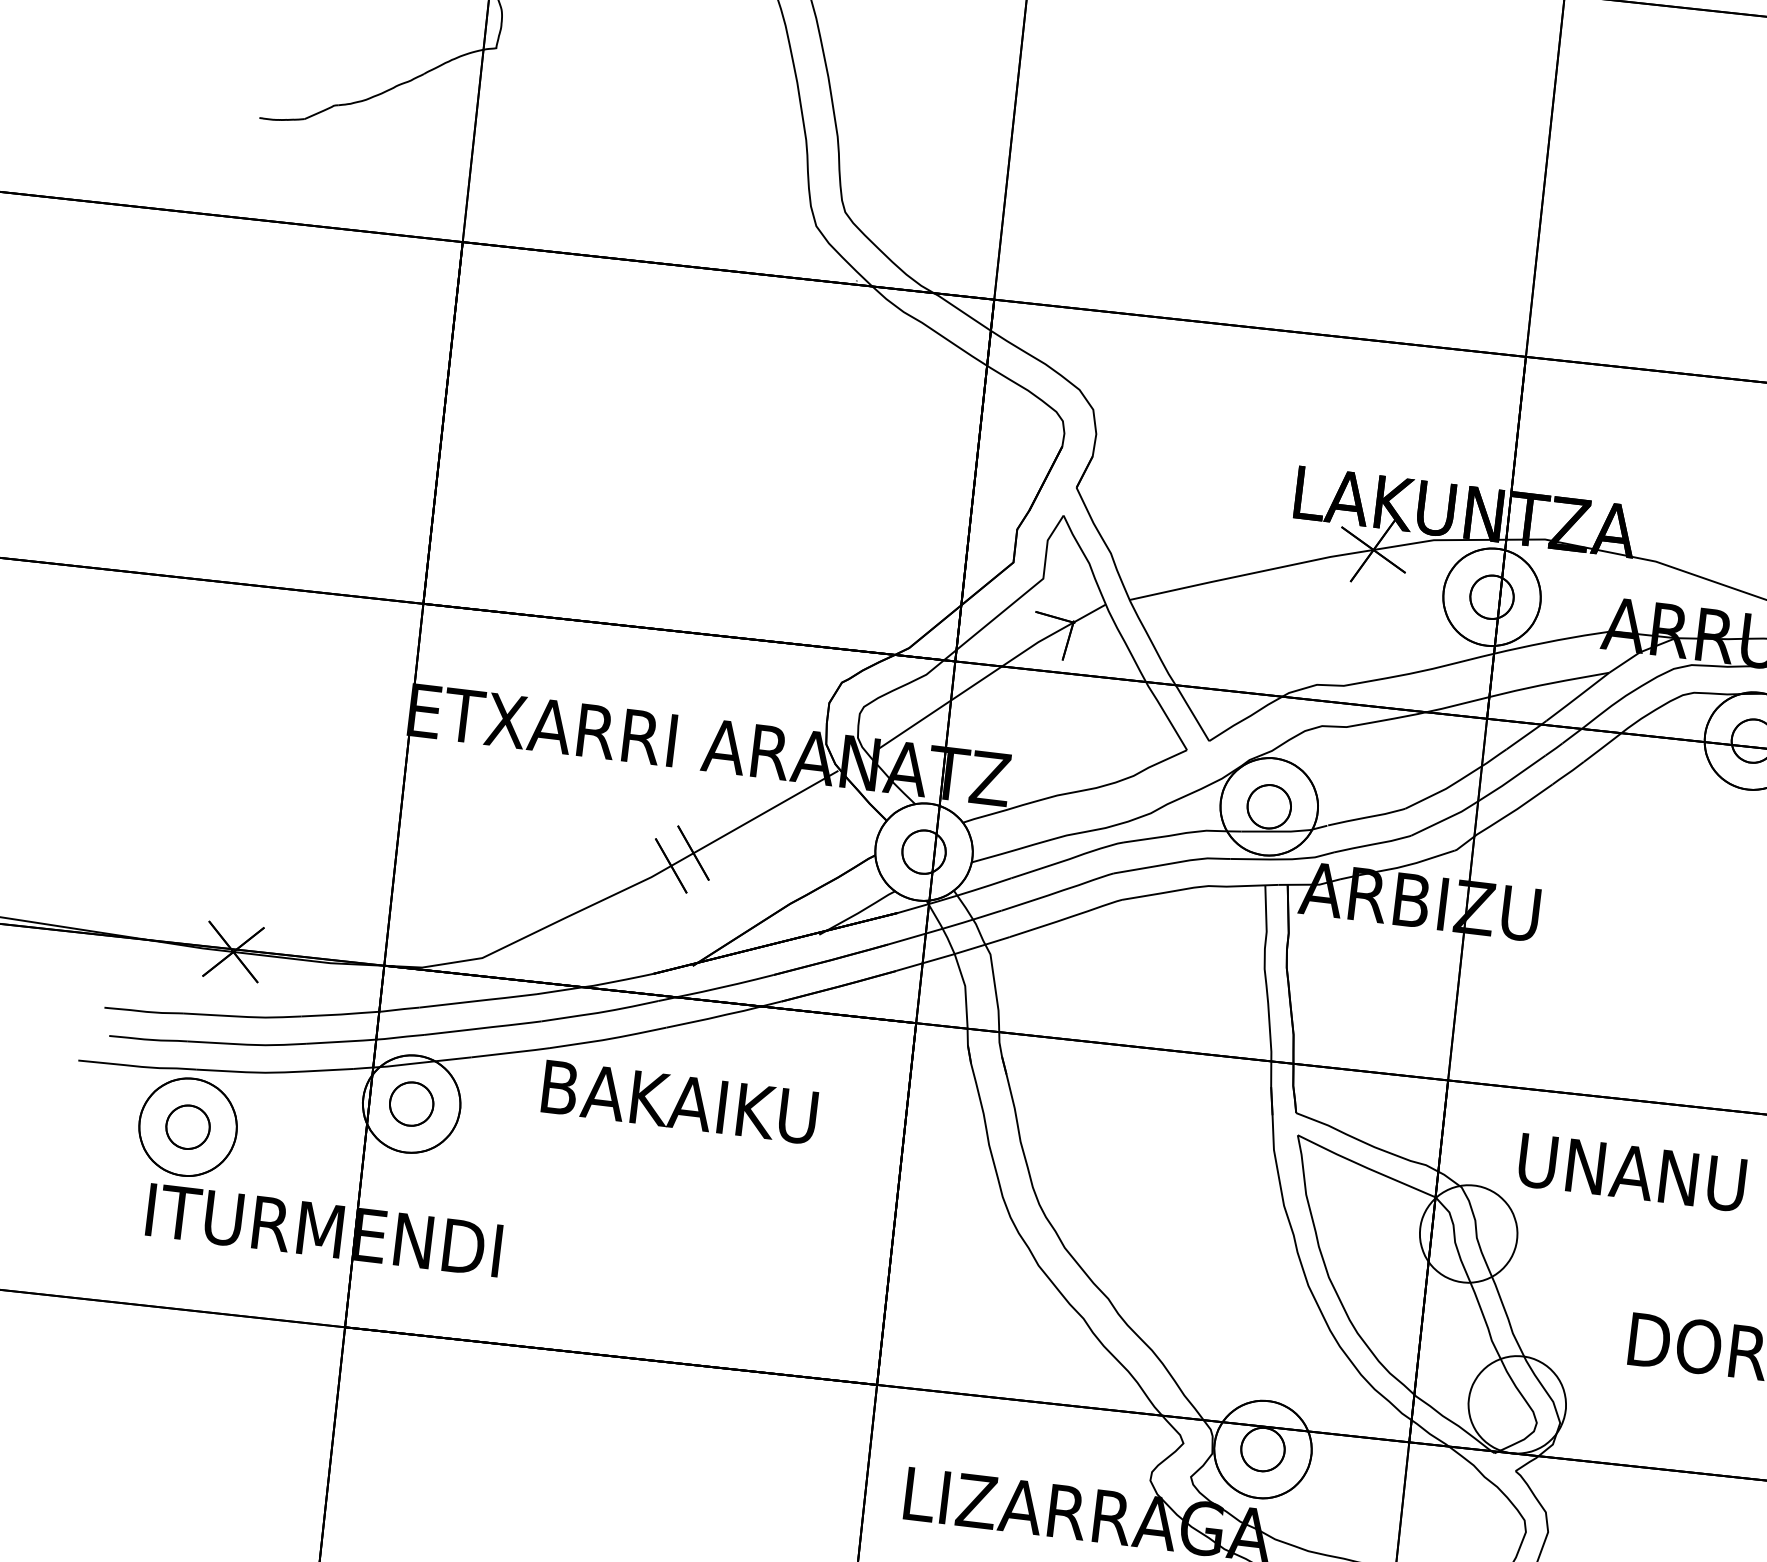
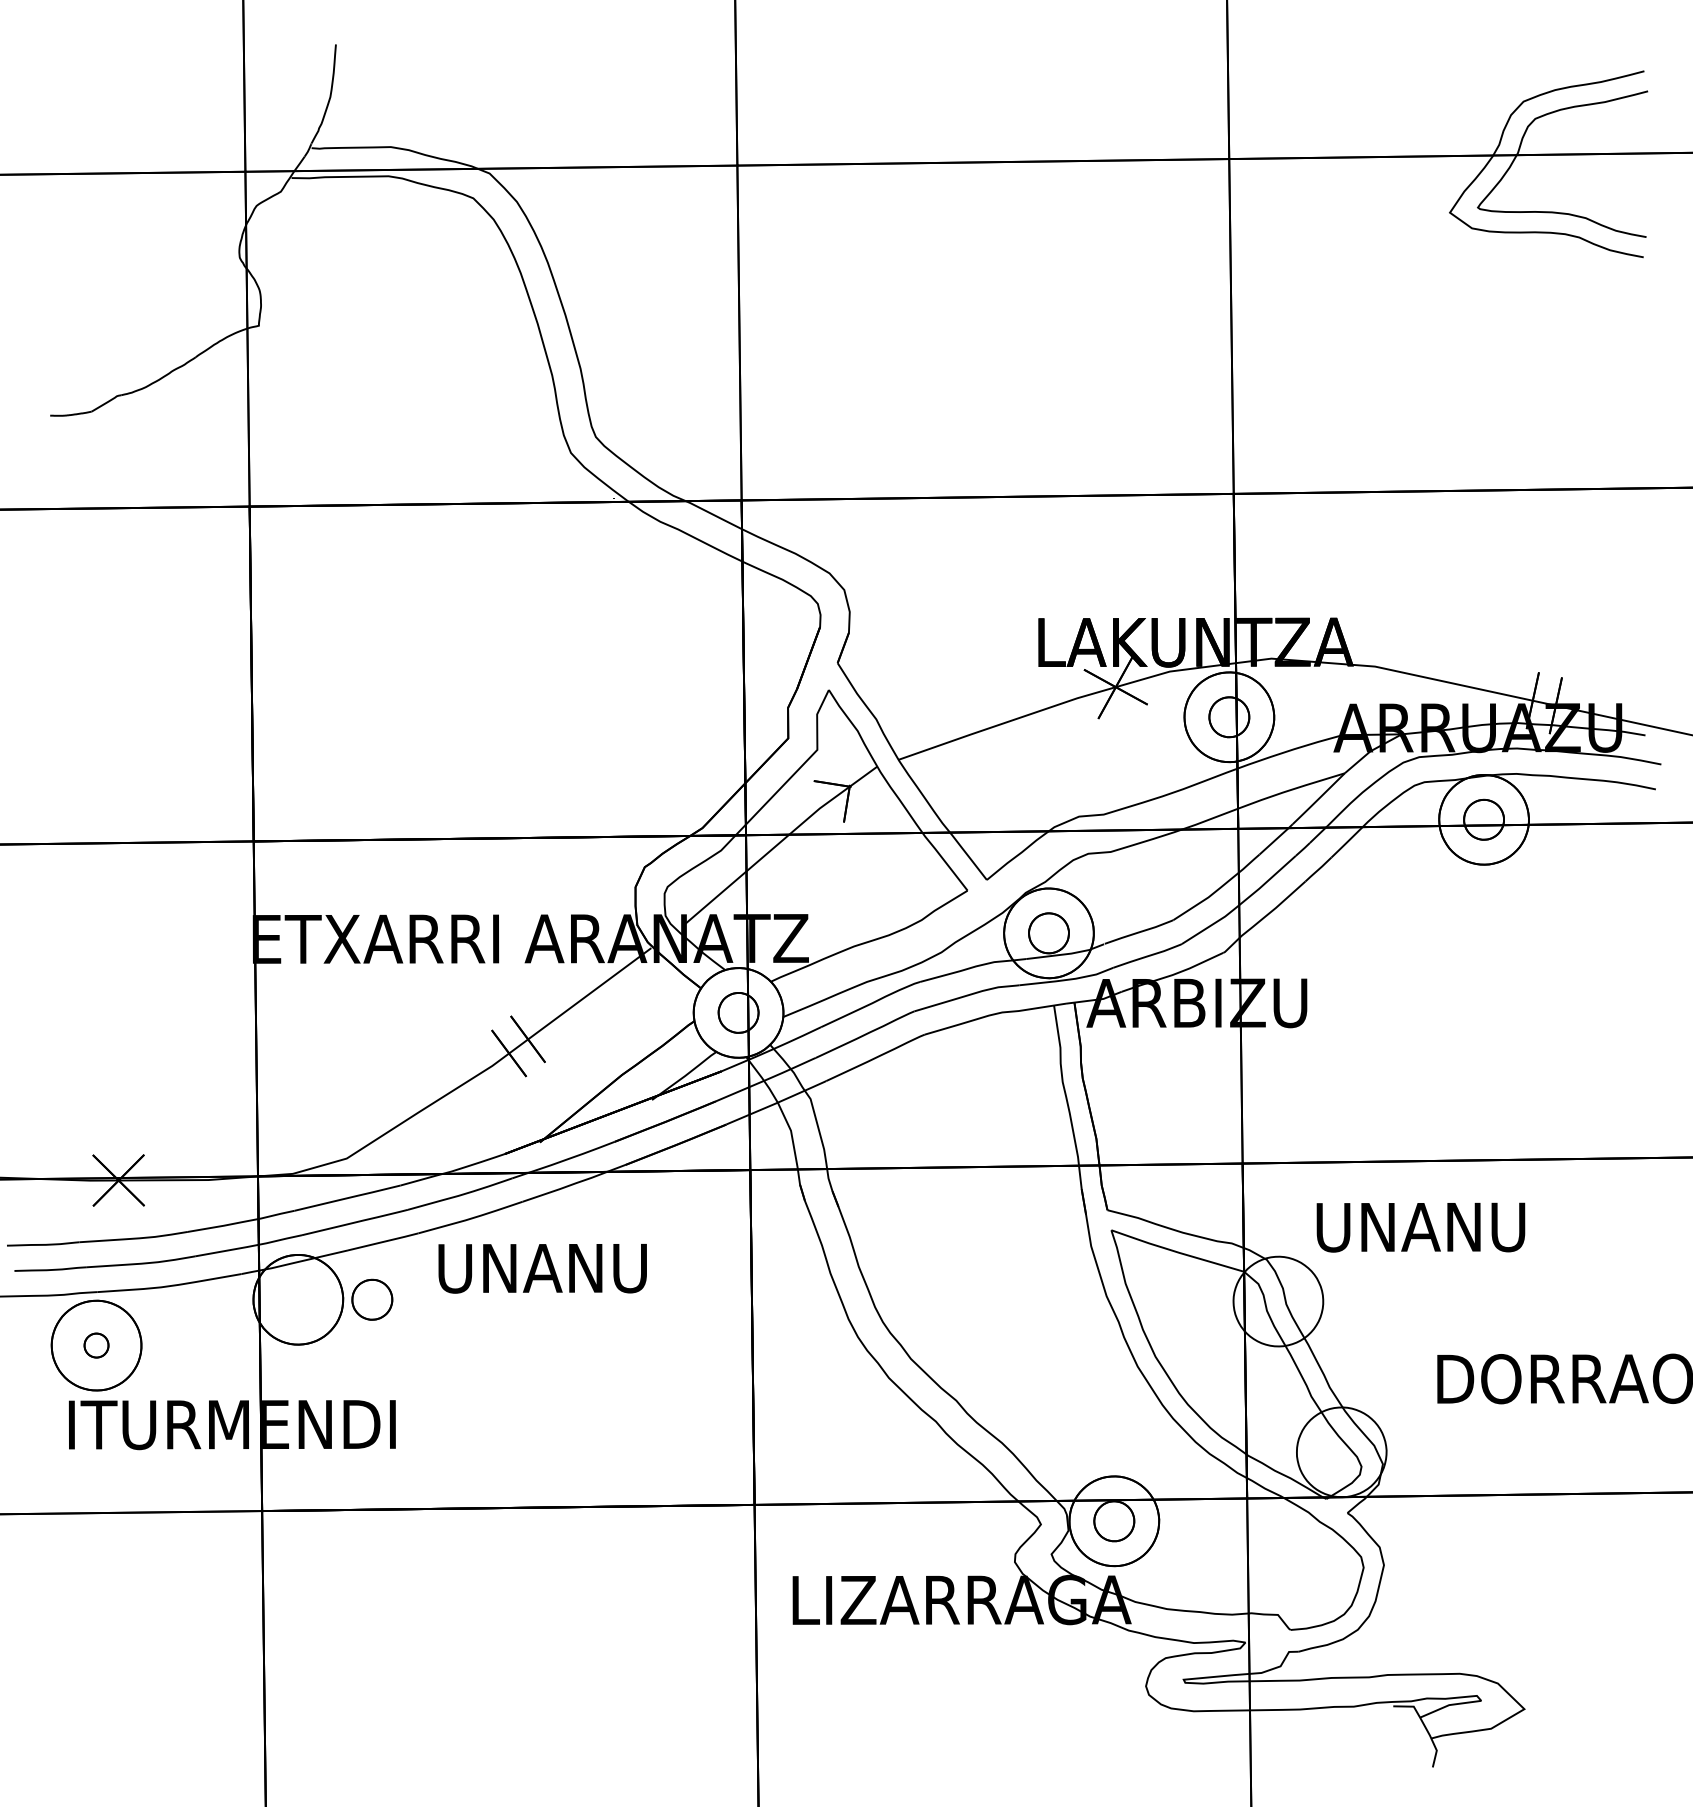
text: (679, 1102) -> (542, 1268), BAKAIKU -> UNANU
part: (411, 1103) -> (372, 1299), moved
part: (187, 1127) -> (96, 1345), size x0.6

